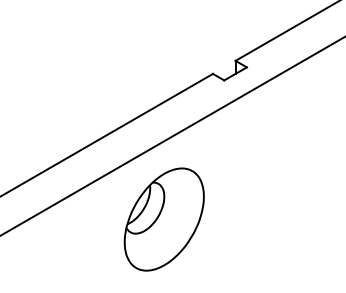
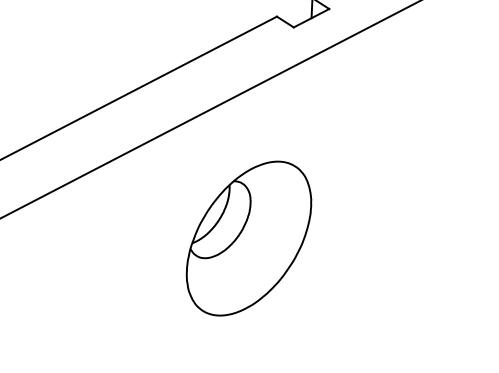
part: (163, 219) -> (247, 238), moved

